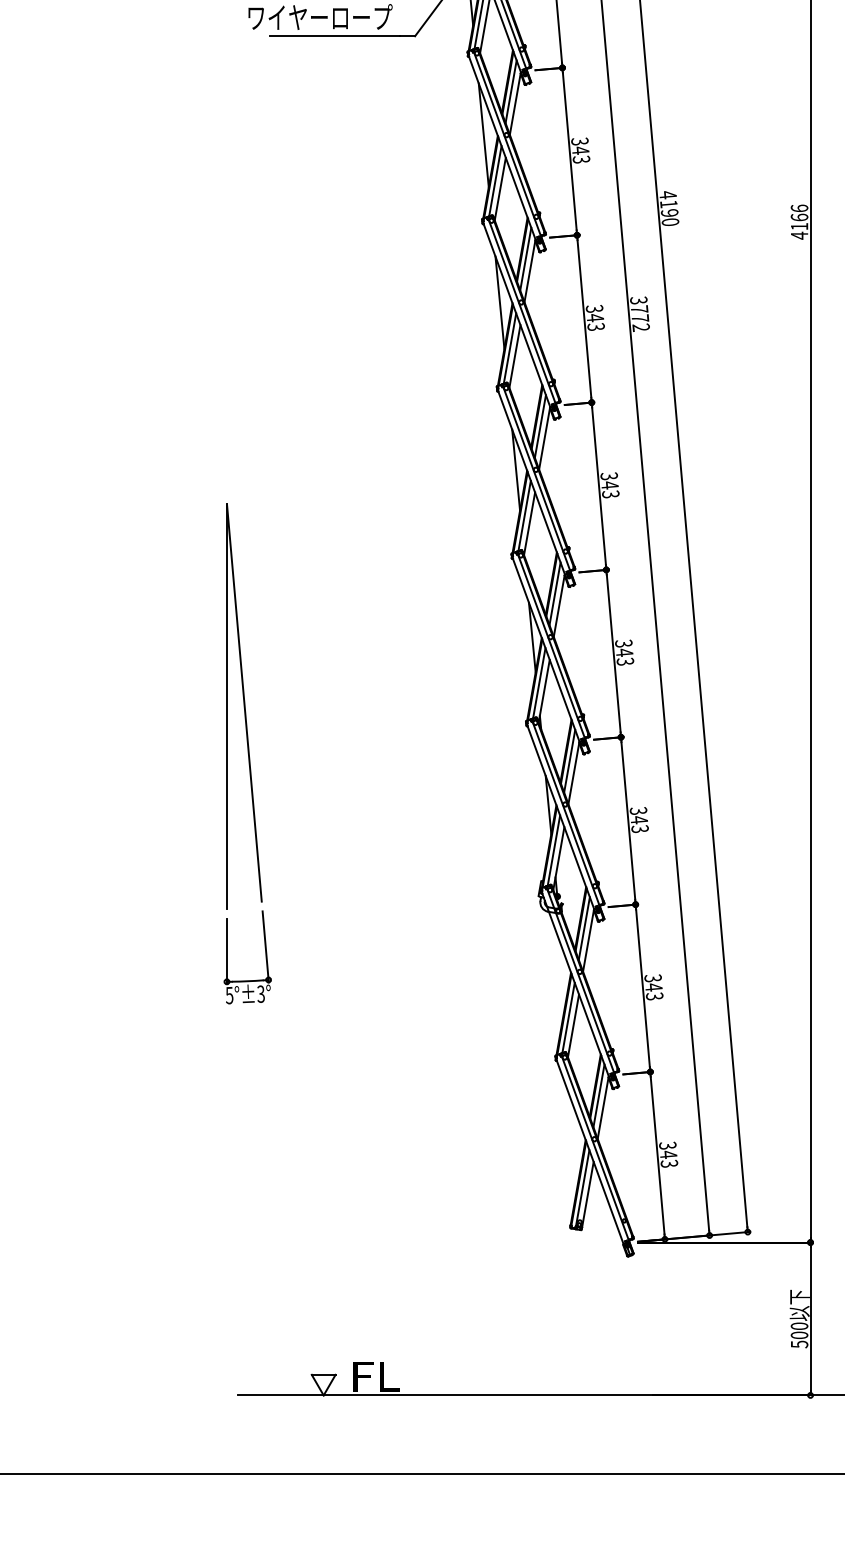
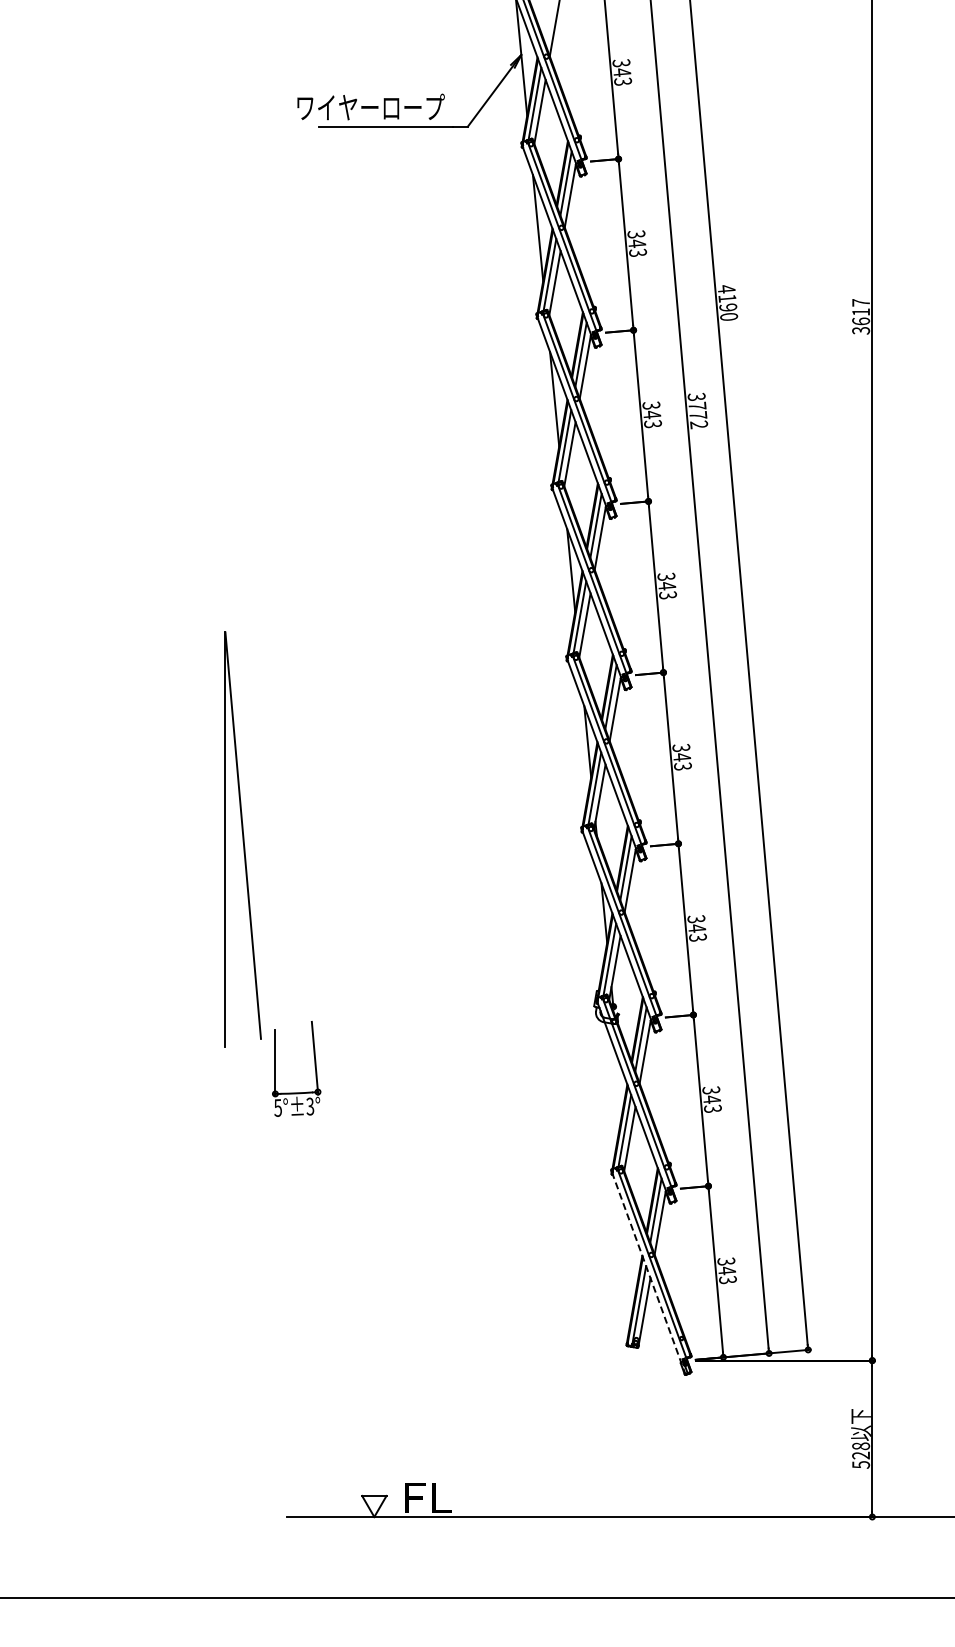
text: (799, 221) -> (861, 316), 4166 -> 3617
part: (243, 706) -> (242, 839), moved
line: (591, 1157) -> (648, 1273), solid -> dashed
text: (799, 1330) -> (861, 1450), 500 -> 528

